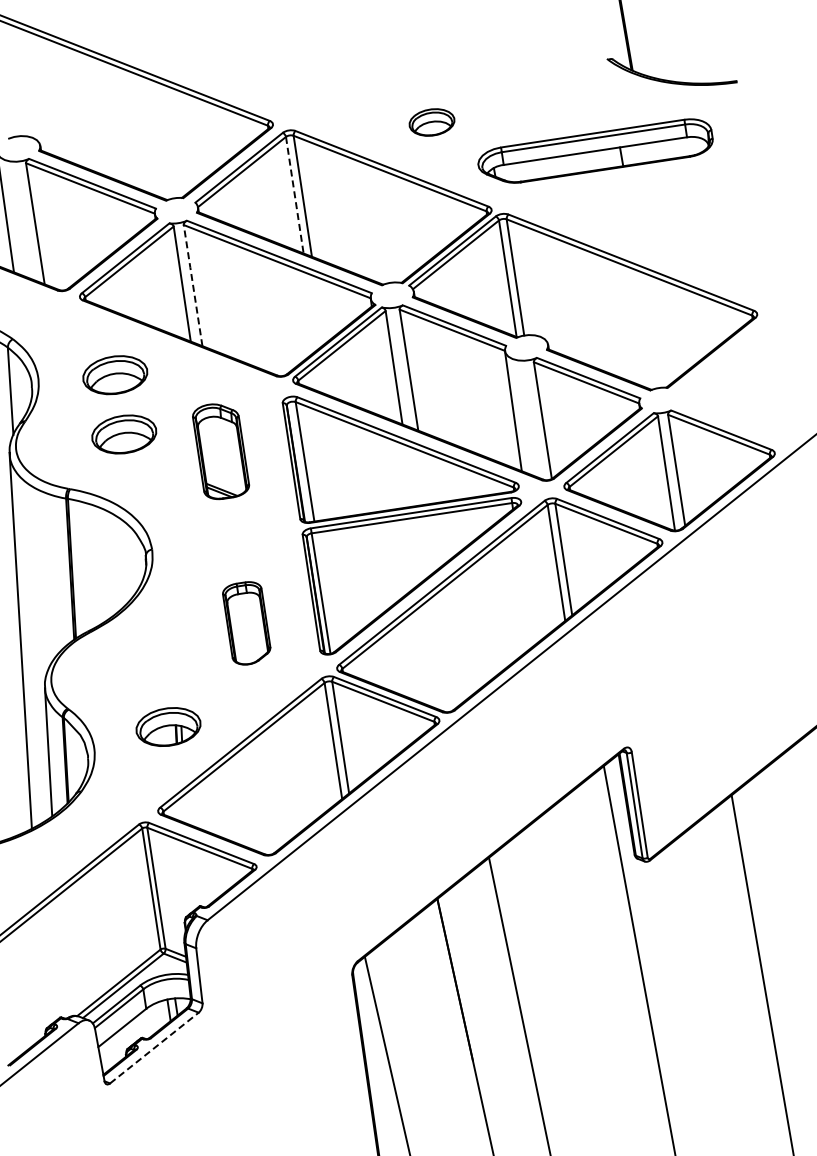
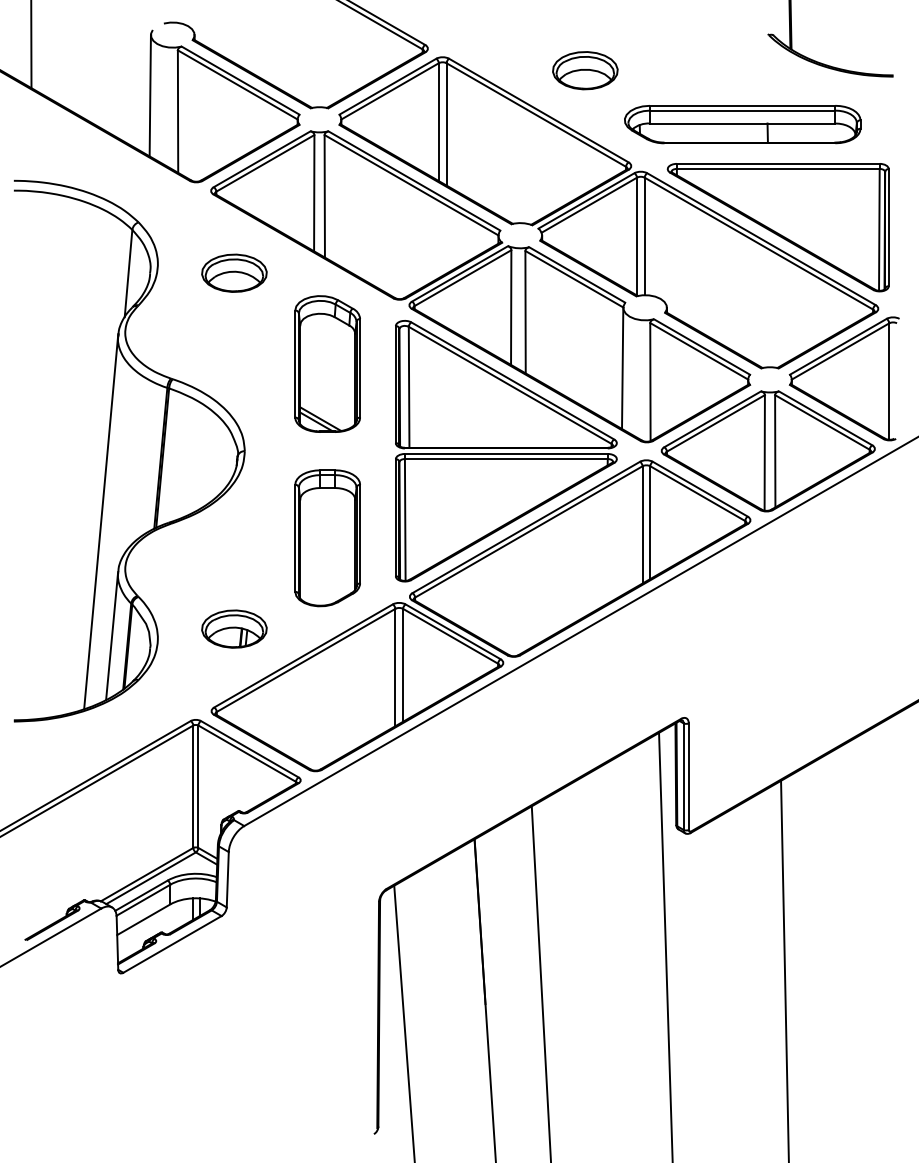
part: (432, 122) -> (585, 70), size x1.43
line: (294, 195) -> (438, 122), dashed -> solid
part: (645, 248) -> (777, 227), added
line: (192, 284) -> (324, 195), dashed -> solid
part: (733, 388) -> (843, 378), added
part: (124, 433) -> (234, 332), removed
part: (220, 450) -> (327, 363), size x1.43
part: (246, 623) -> (327, 538), size x1.67
line: (154, 1048) -> (172, 944), dashed -> solid

